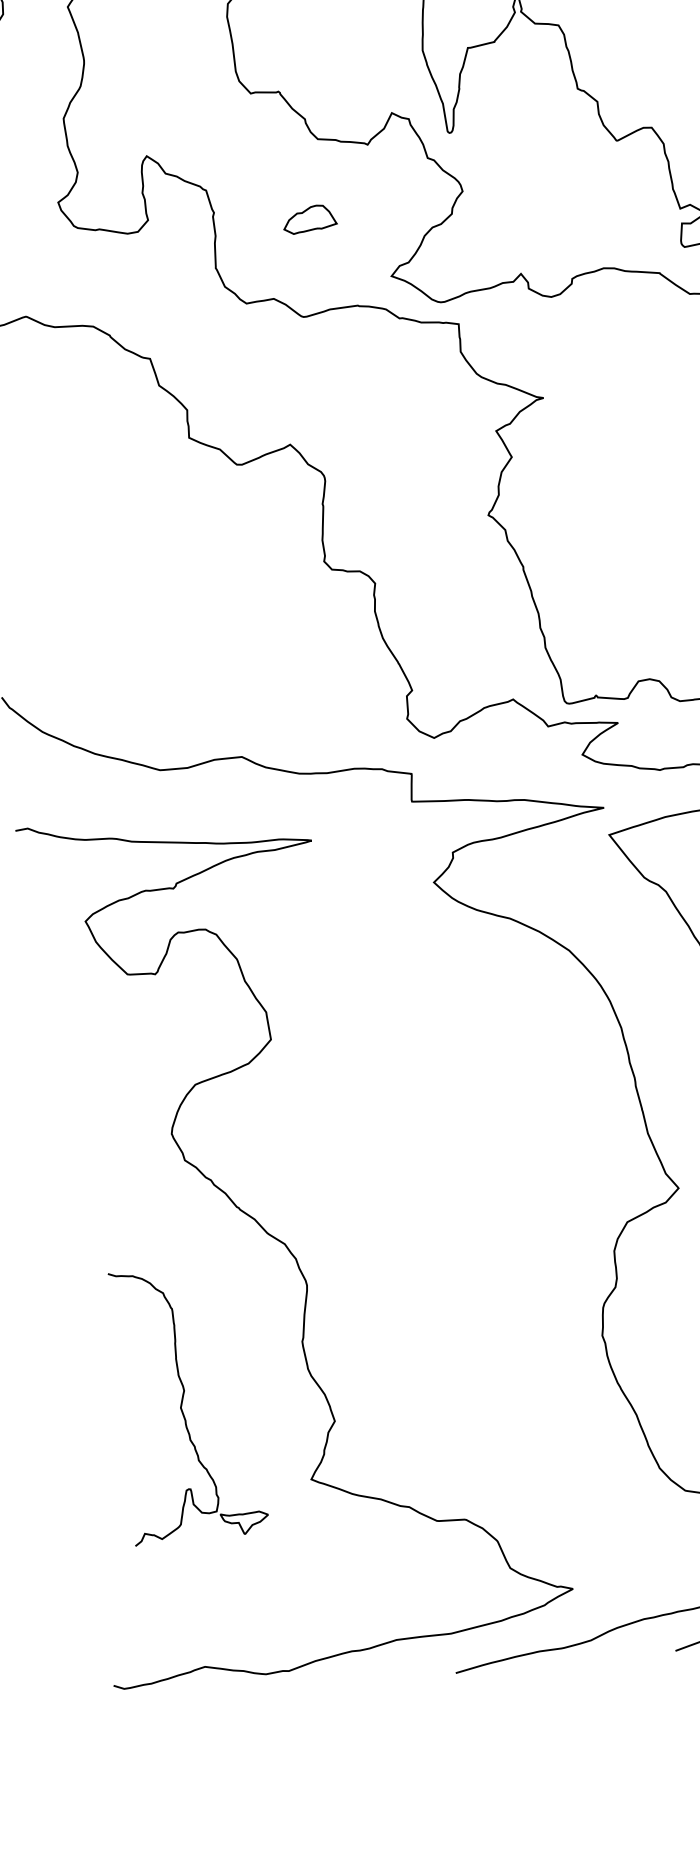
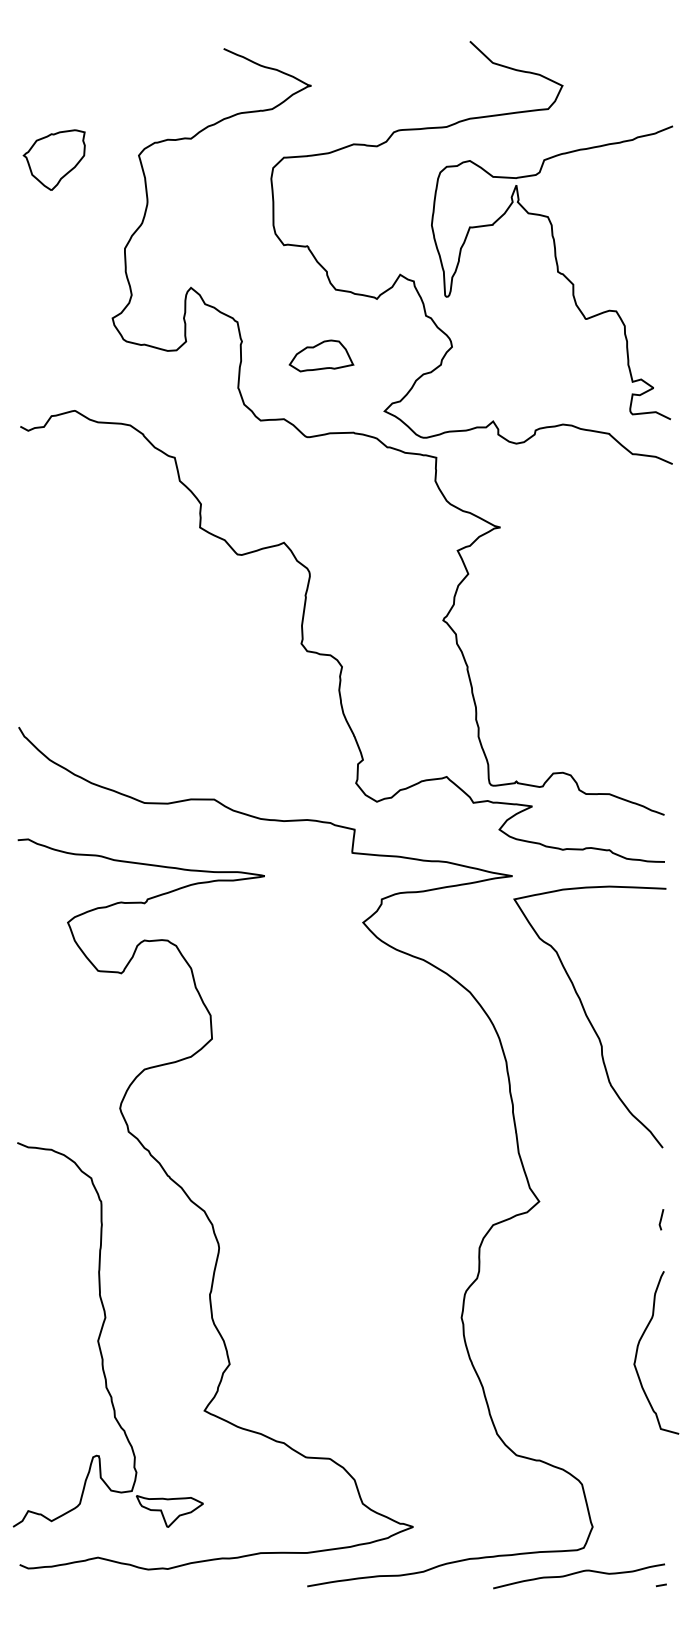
part: (309, 218) -> (321, 355), size x1.43
part: (186, 1402) -> (107, 1334), size x1.67

